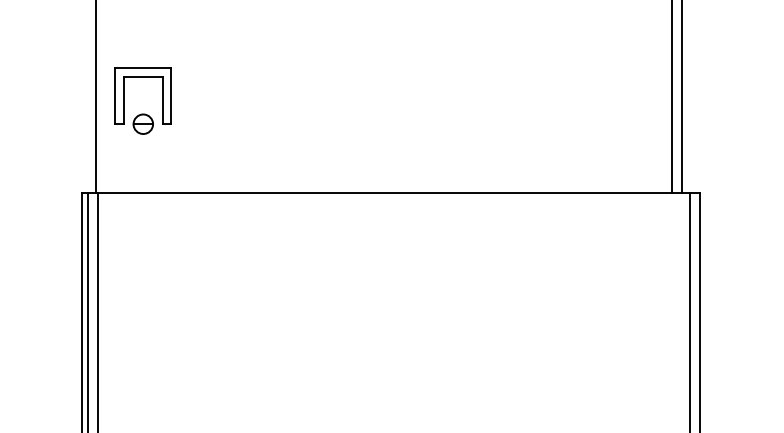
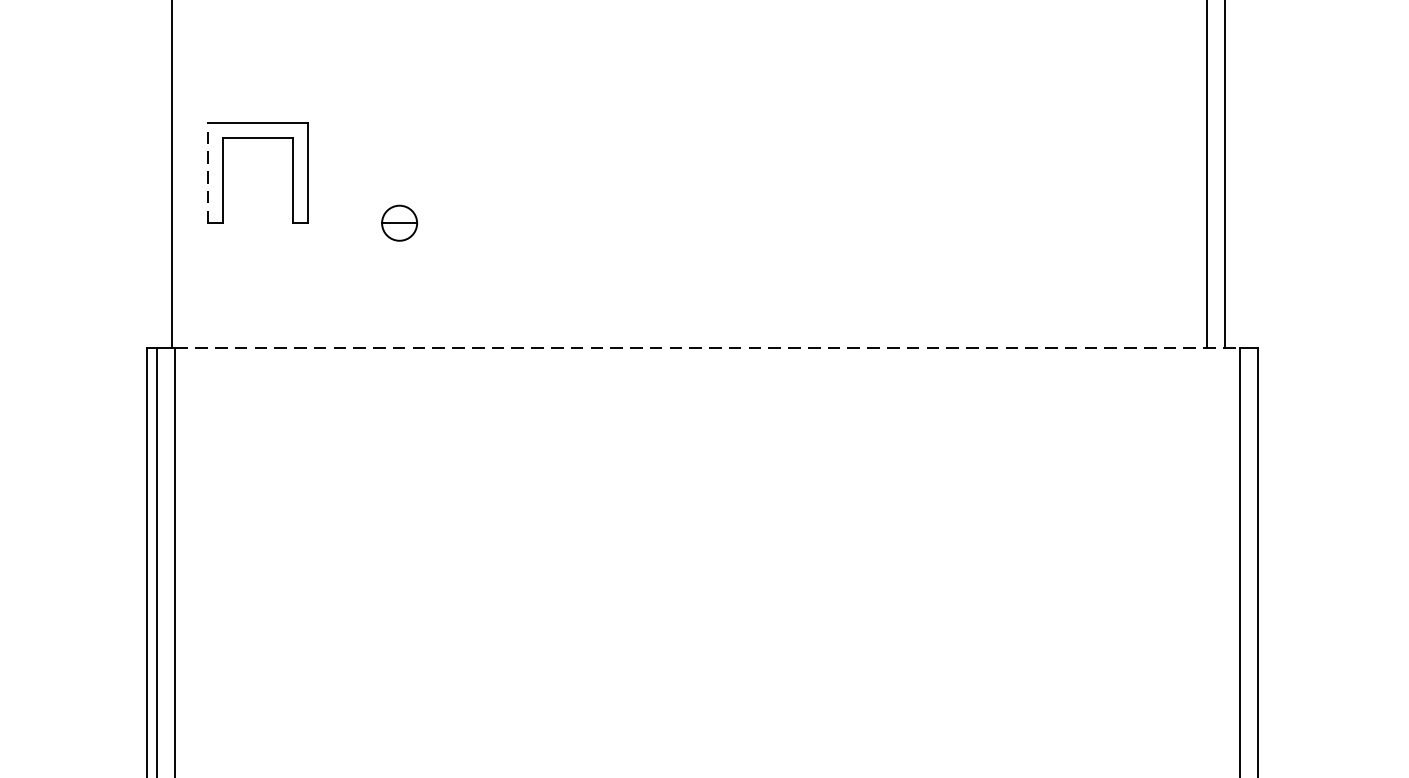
line: (115, 96) -> (207, 173), solid -> dashed
part: (142, 123) -> (398, 221), moved
line: (394, 193) -> (708, 347), solid -> dashed

